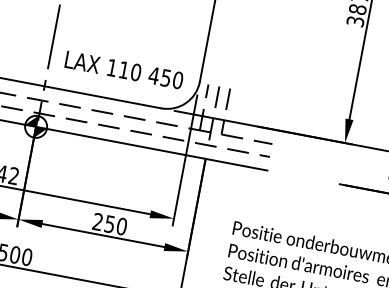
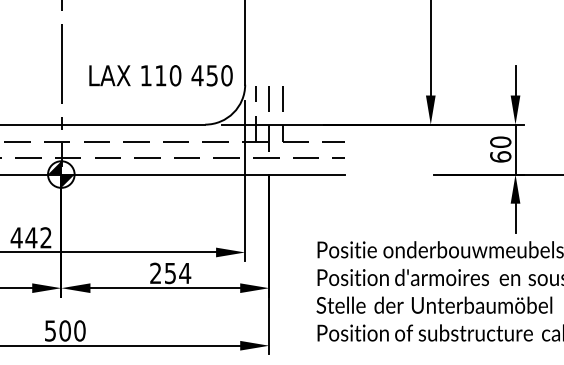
text: (123, 69) -> (160, 75), moved
text: (122, 226) -> (185, 273), 250 -> 254

